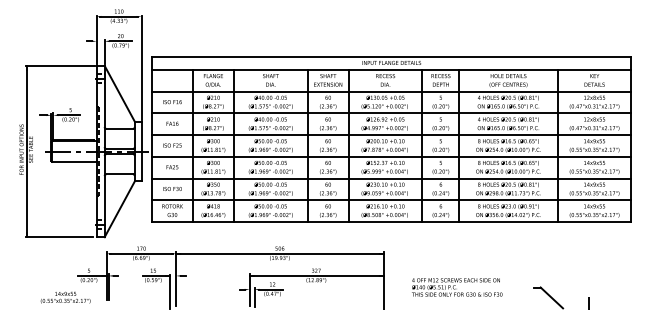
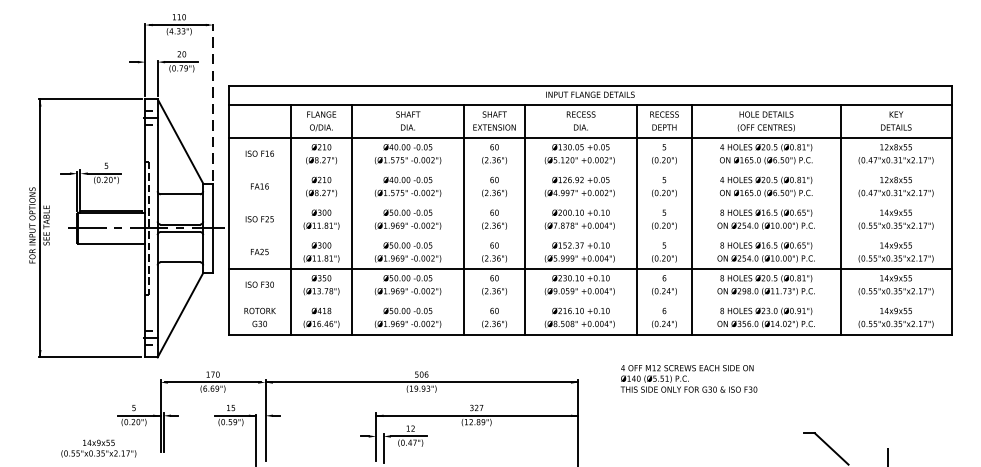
line: (141, 67) -> (213, 101), solid -> dashed
line: (391, 113) -> (589, 170), removed
line: (391, 135) -> (589, 204), removed
line: (391, 156) -> (589, 235), removed
line: (391, 200) -> (589, 302), removed
text: (457, 287) -> (689, 378), moved

